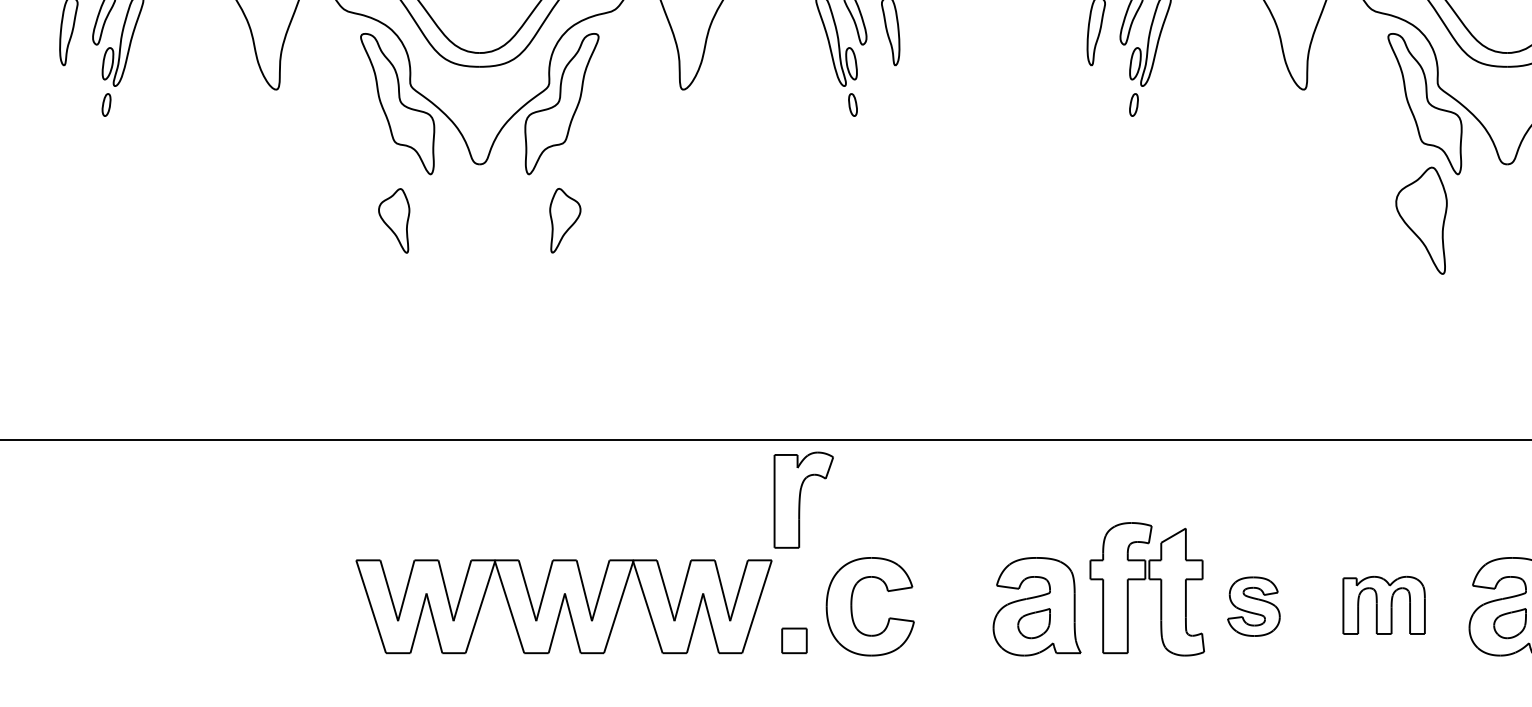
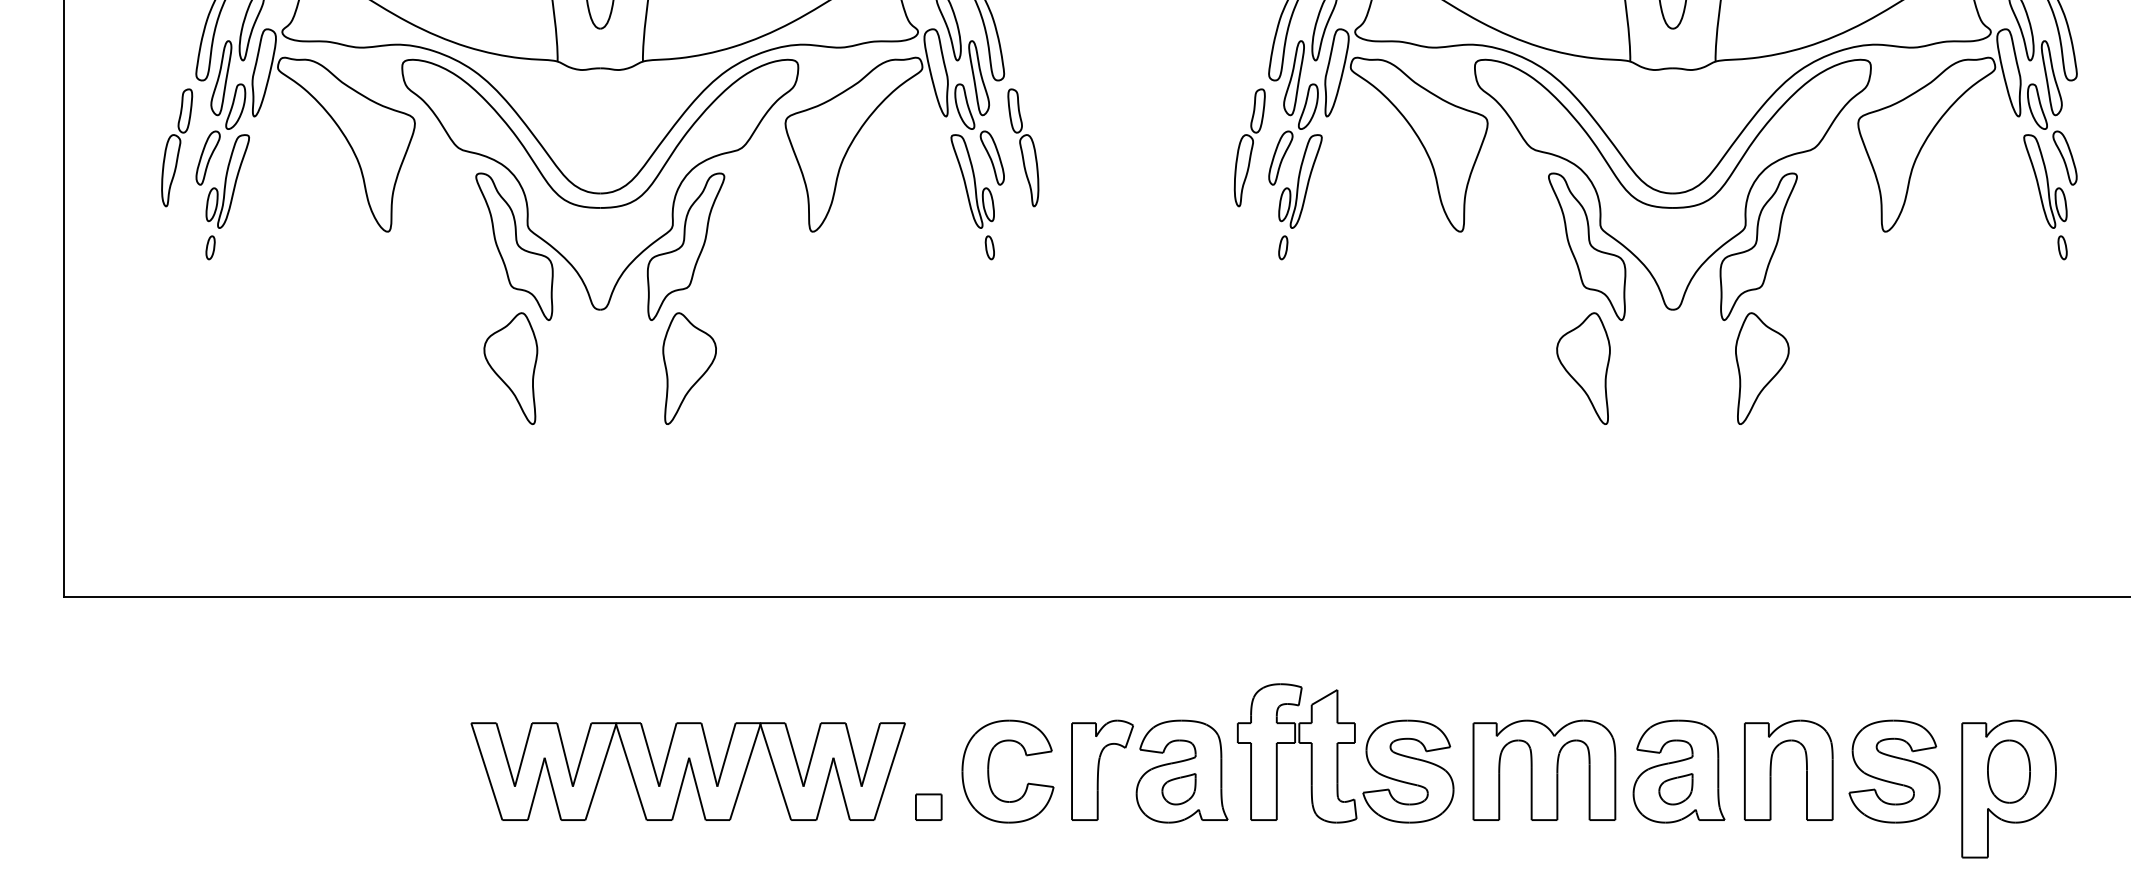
part: (393, 220) -> (510, 368), size x1.67
part: (565, 220) -> (689, 368), size x1.67
part: (803, 499) -> (1102, 769), moved
part: (1384, 604) -> (1544, 769), size x1.67
part: (1253, 606) -> (1408, 771), size x1.67

